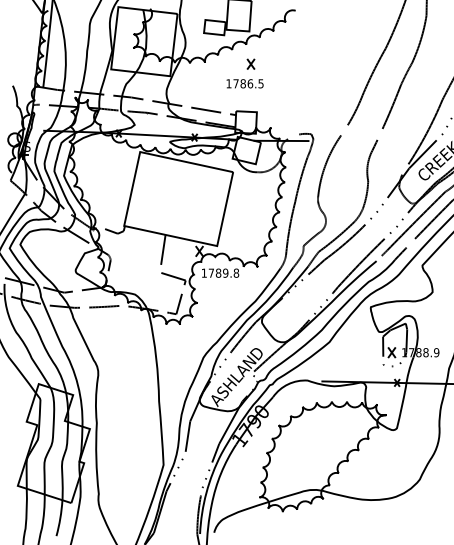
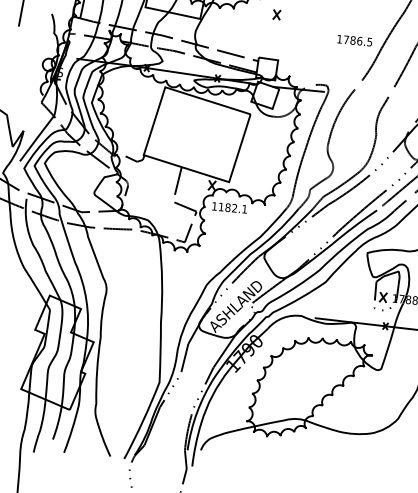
text: (244, 83) -> (354, 40), moved
text: (223, 272) -> (232, 207), 1789.8 -> 1182.1

